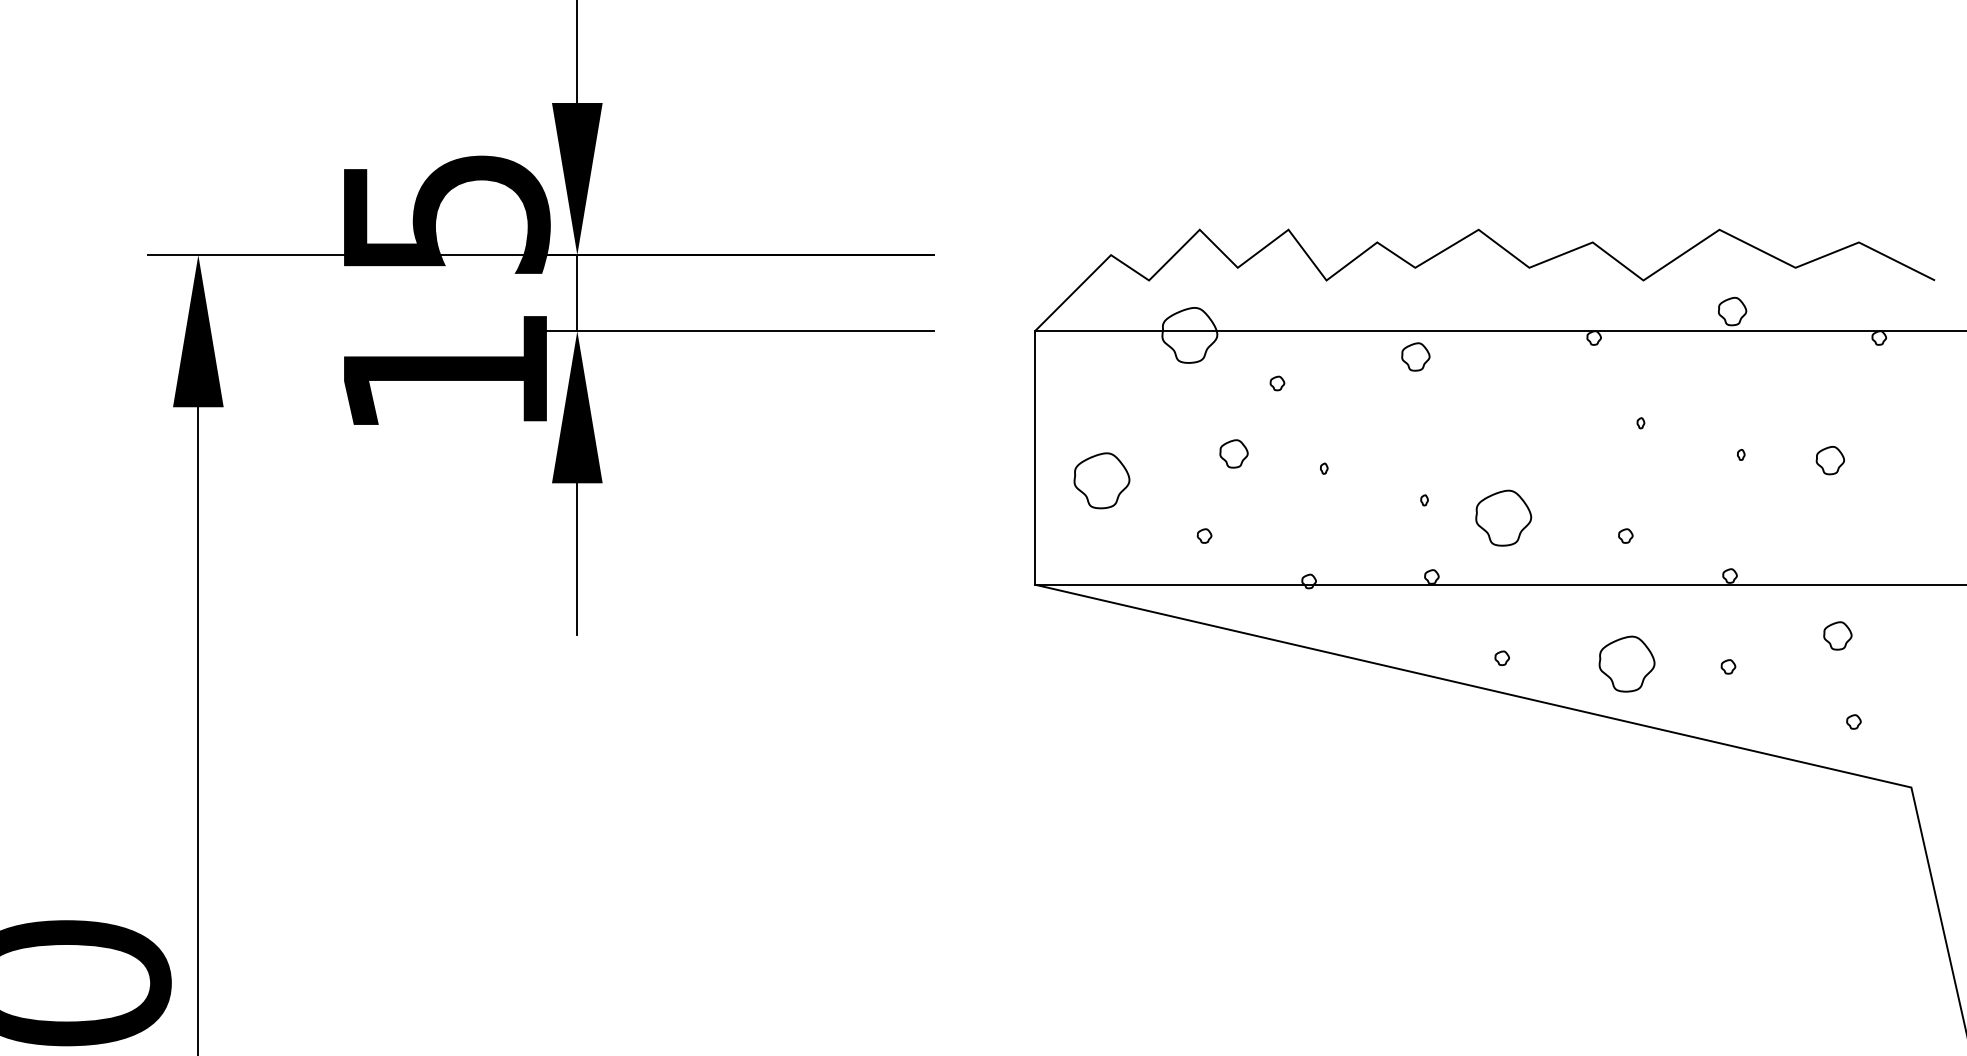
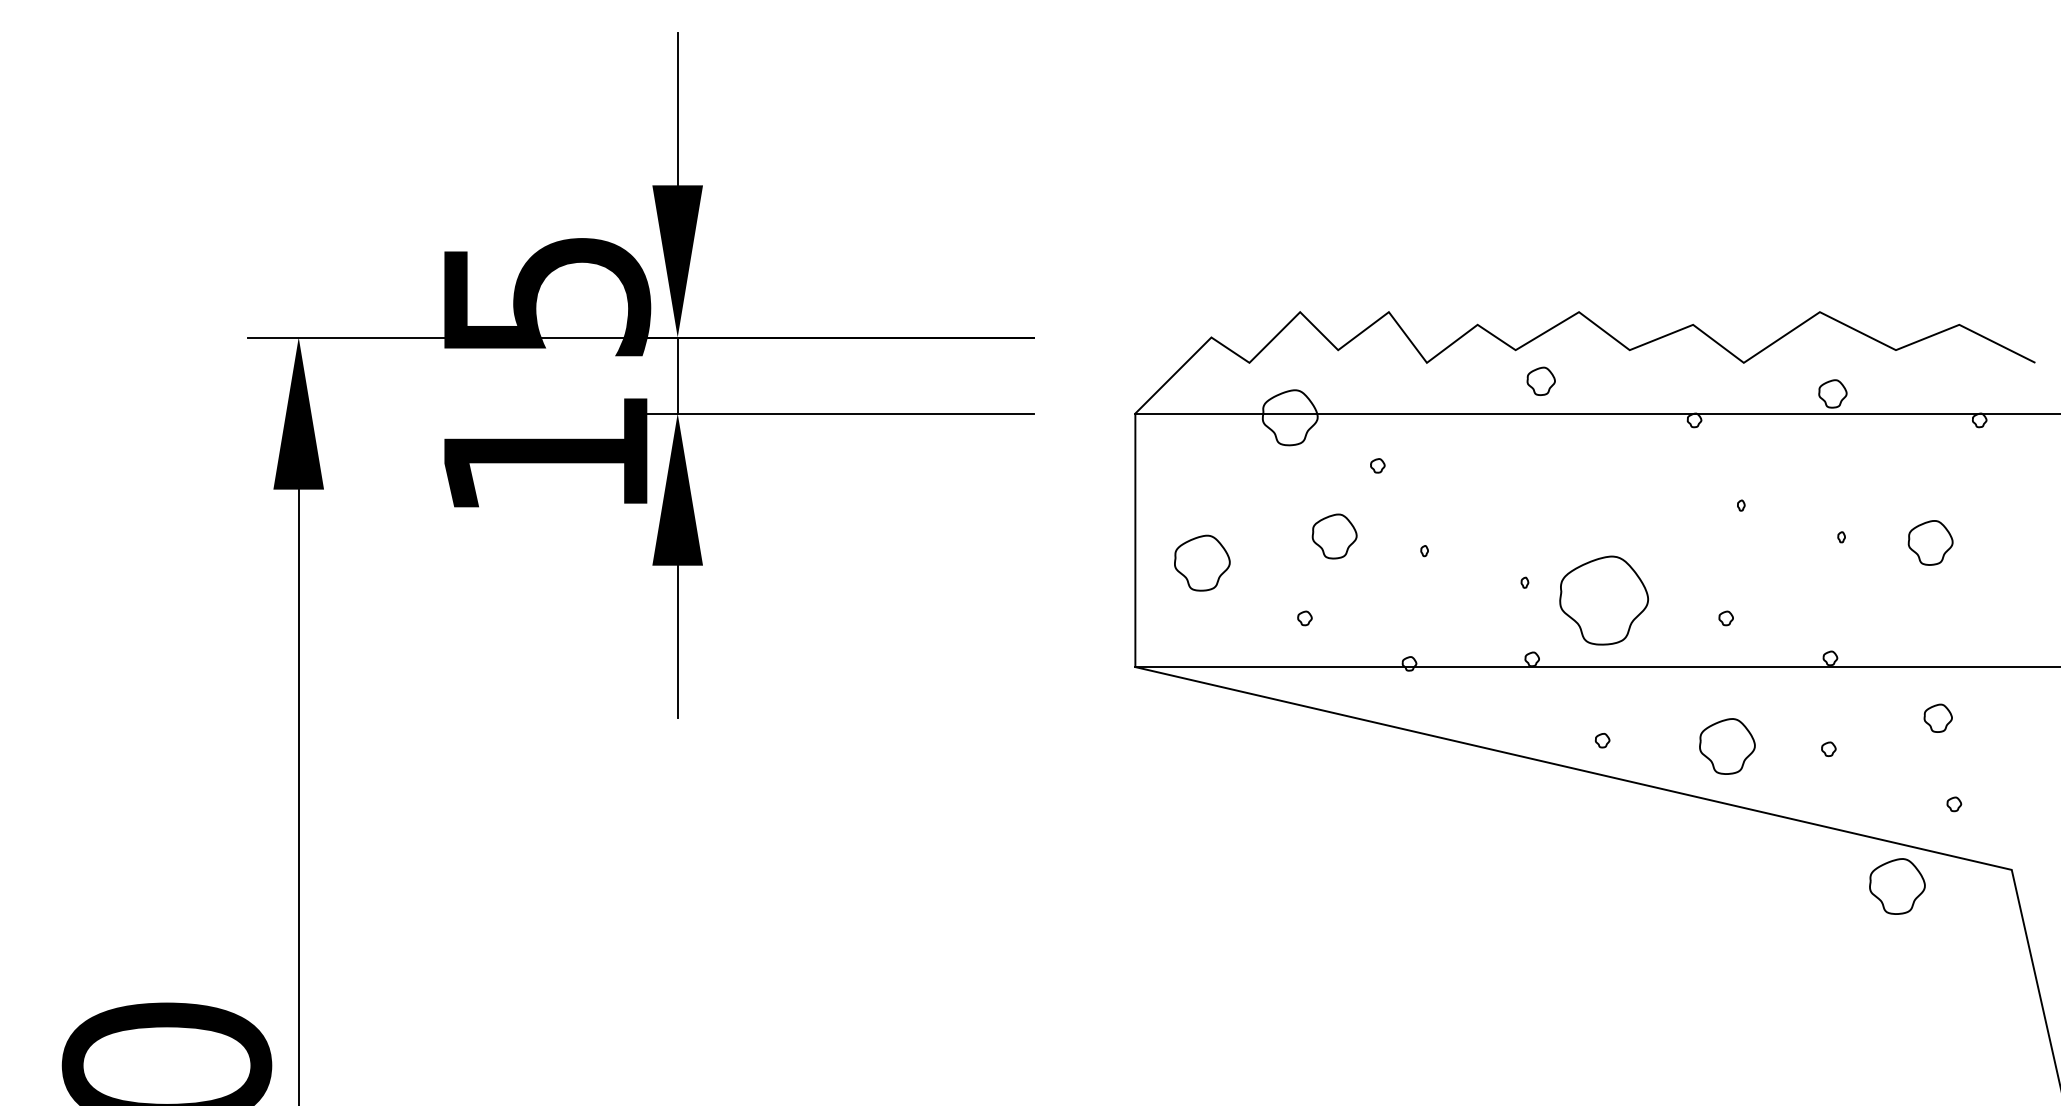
part: (1415, 356) -> (1540, 380), moved
part: (1233, 453) -> (1333, 535), size x1.6
part: (1830, 460) -> (1930, 542), size x1.6
part: (1503, 518) -> (1603, 600), size x1.6
part: (1797, 804) -> (1897, 886), added

